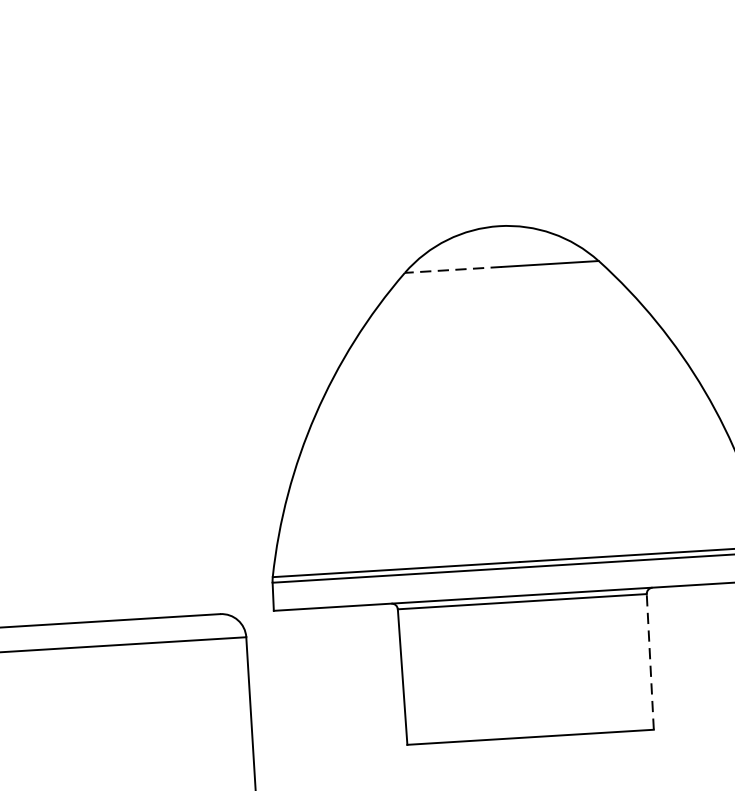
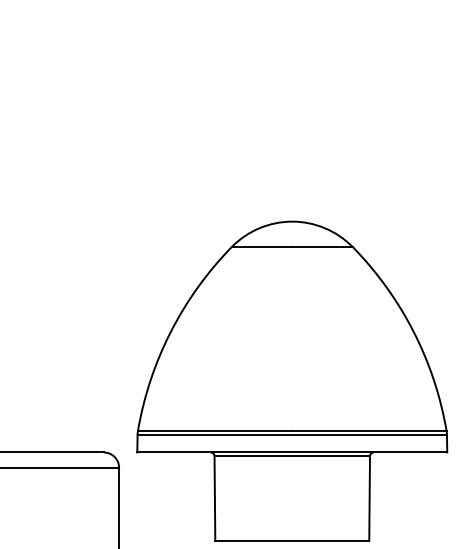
line: (452, 270) -> (261, 247), dashed -> solid
line: (650, 661) -> (369, 498), dashed -> solid

